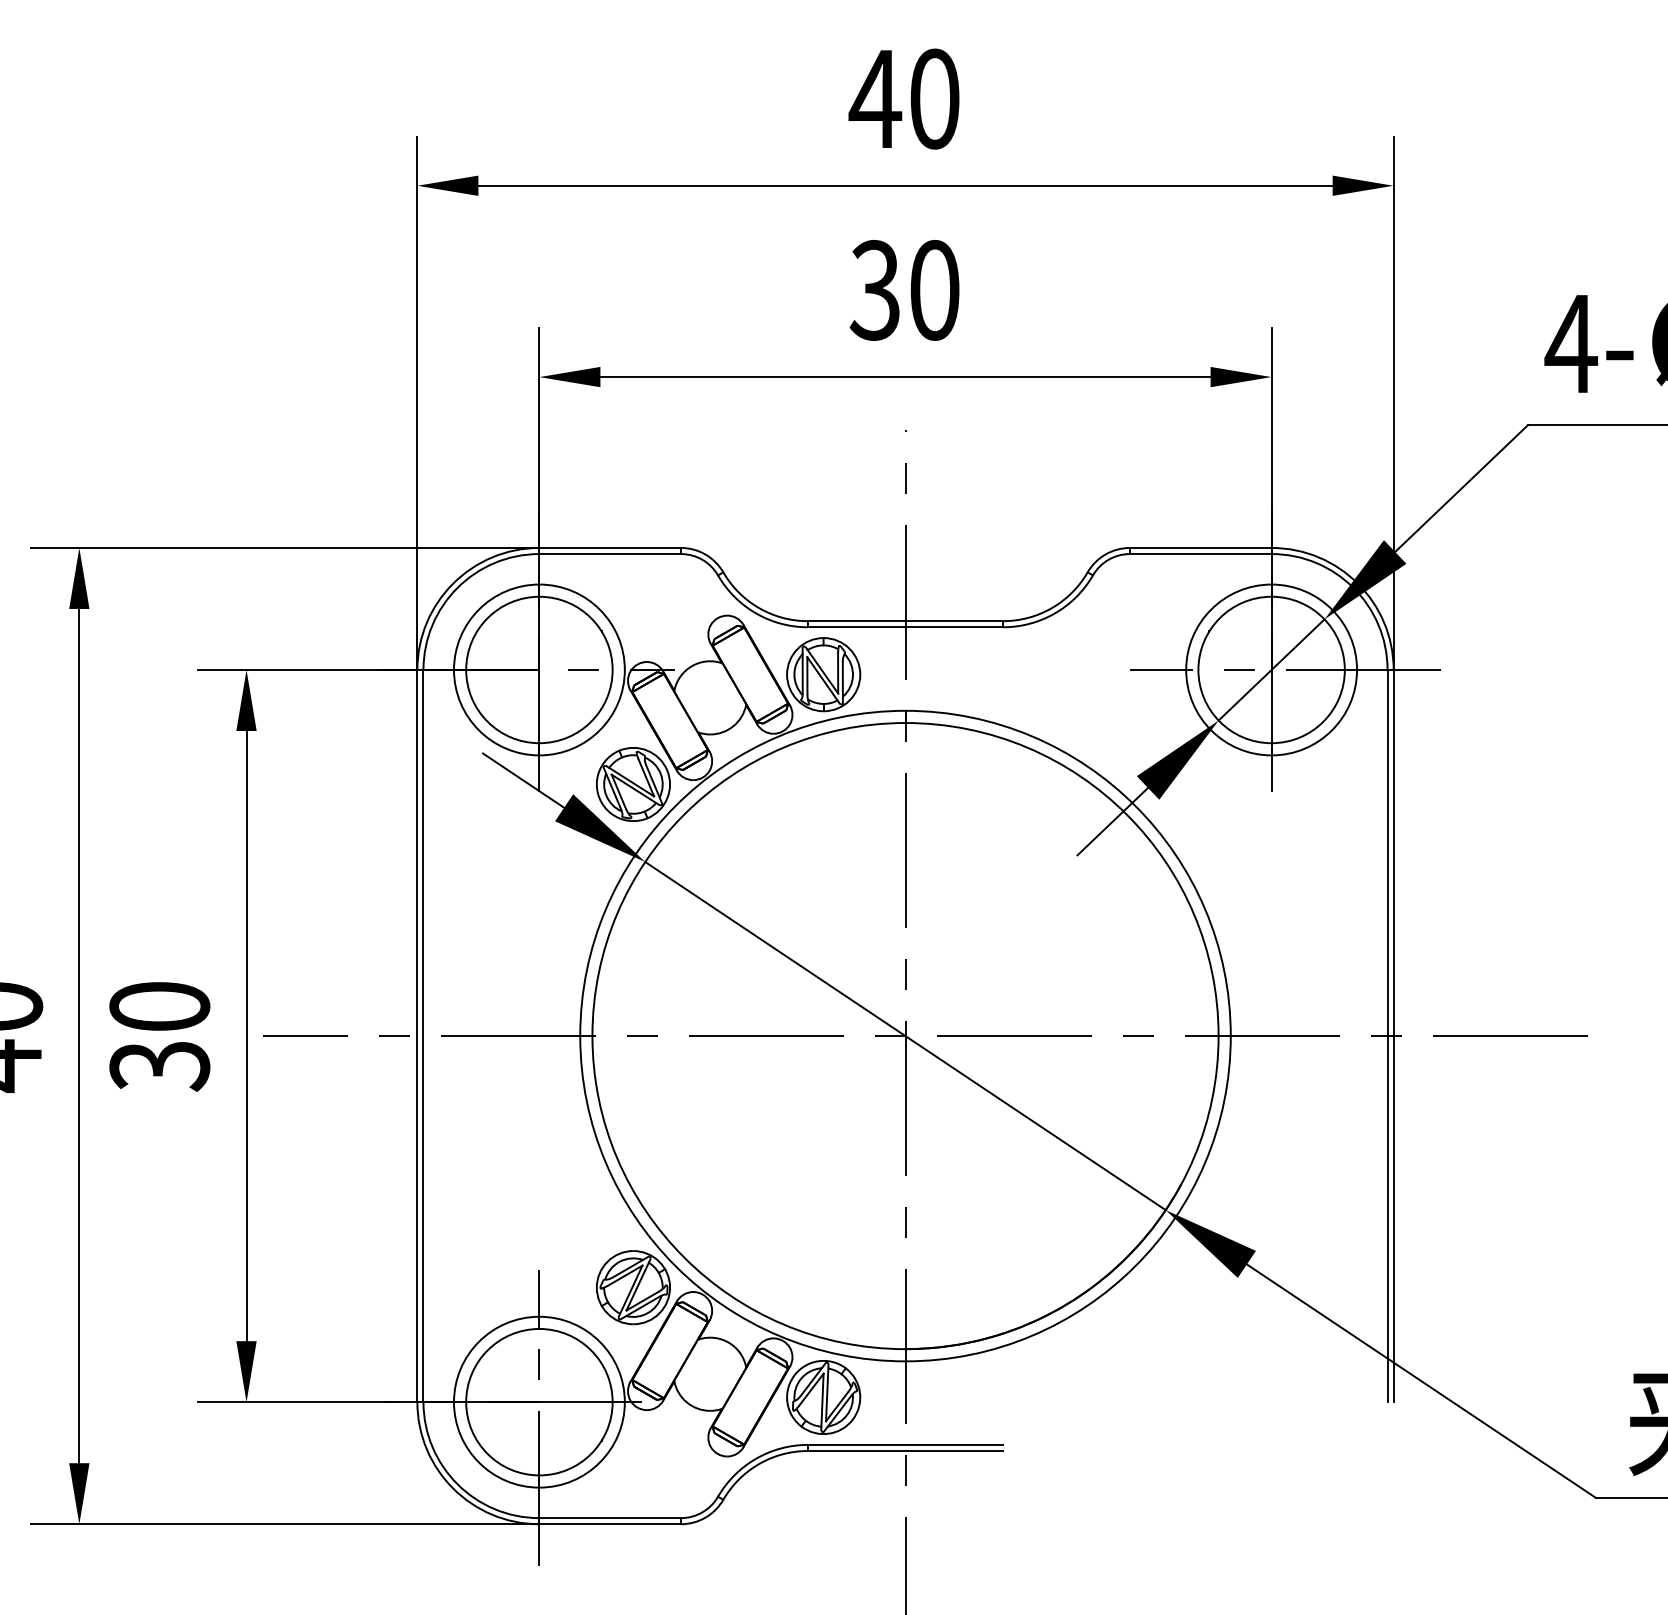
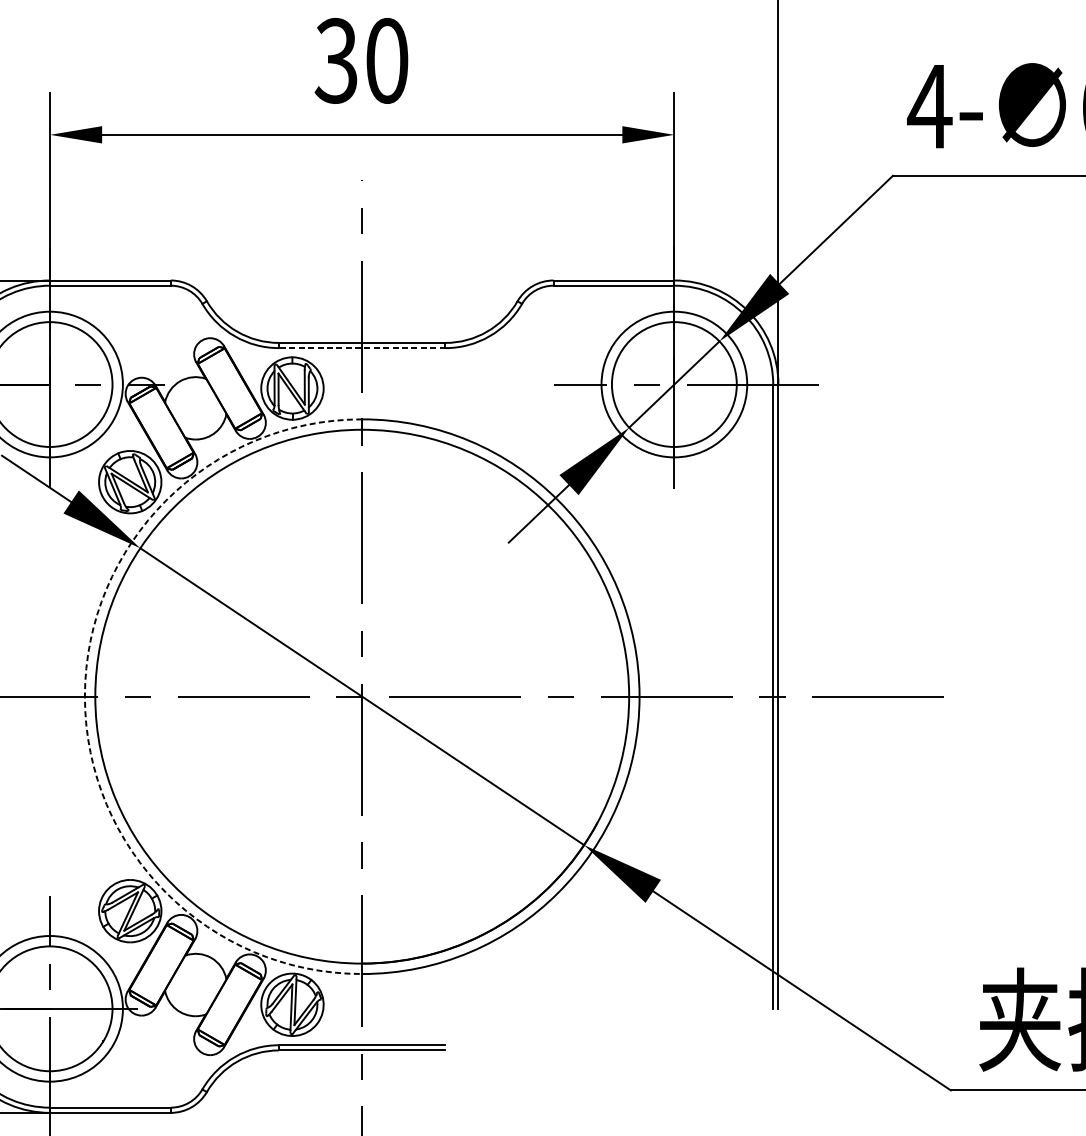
line: (905, 627) -> (362, 348), solid -> dashed
arc: (580, 1036) -> (85, 697), solid -> dashed

